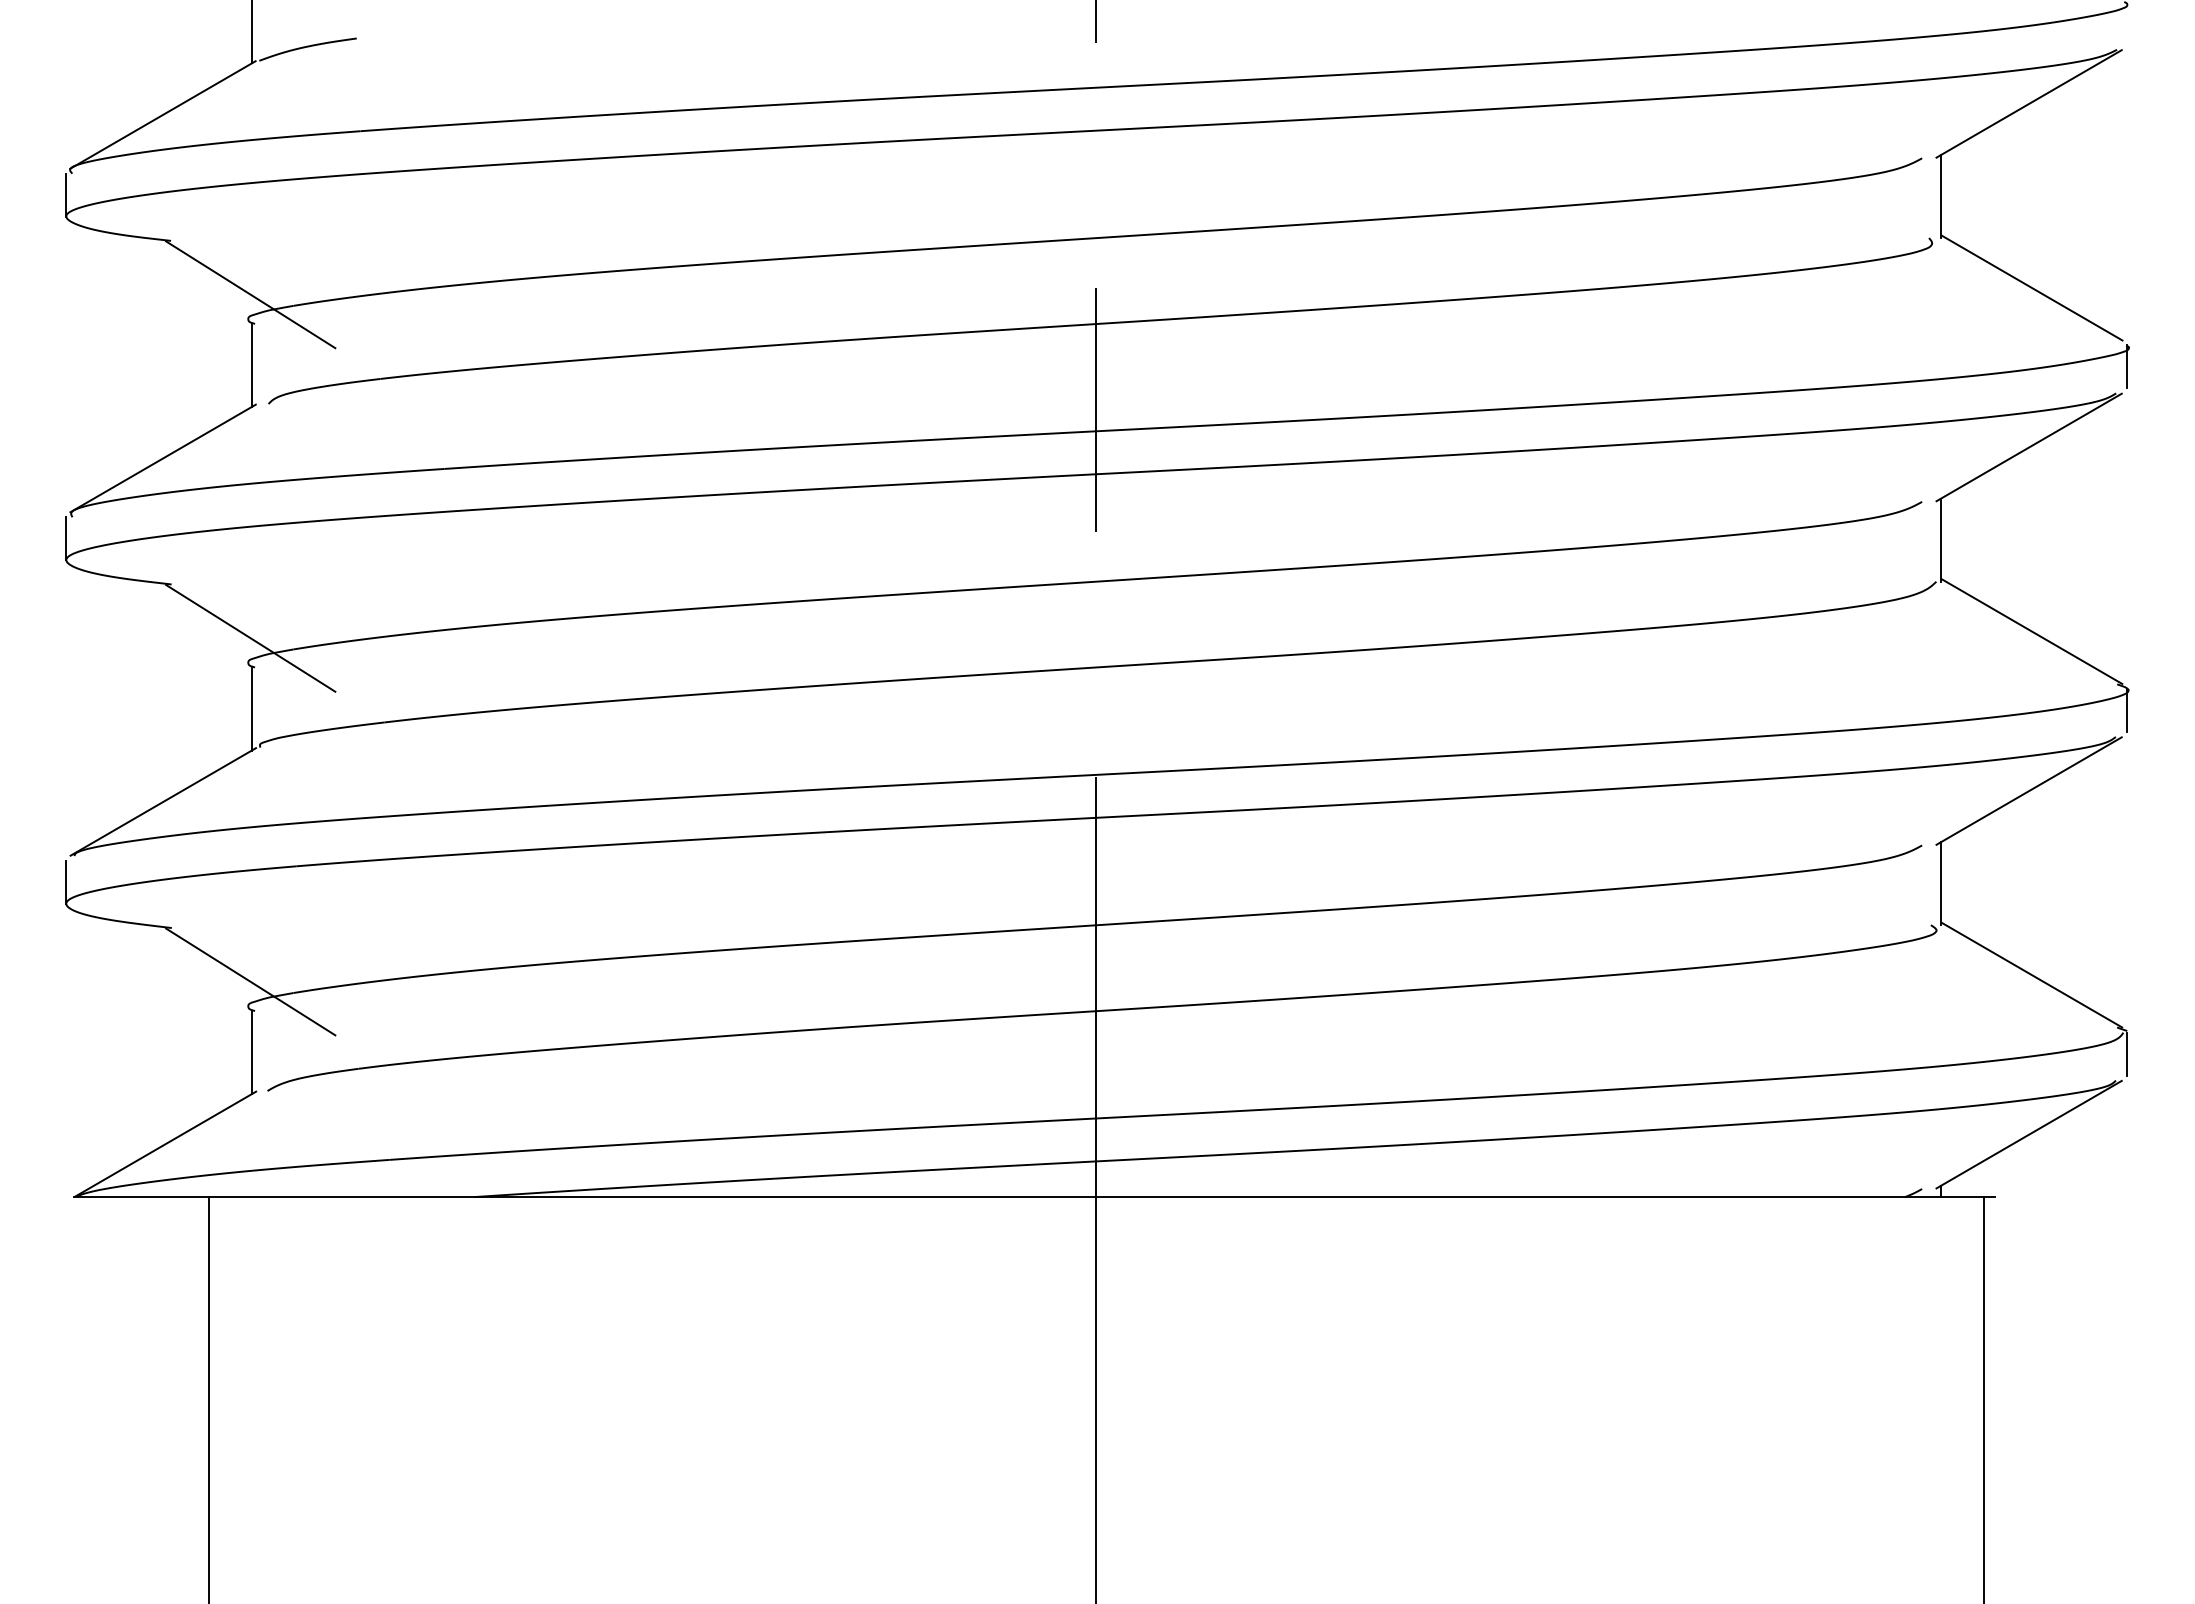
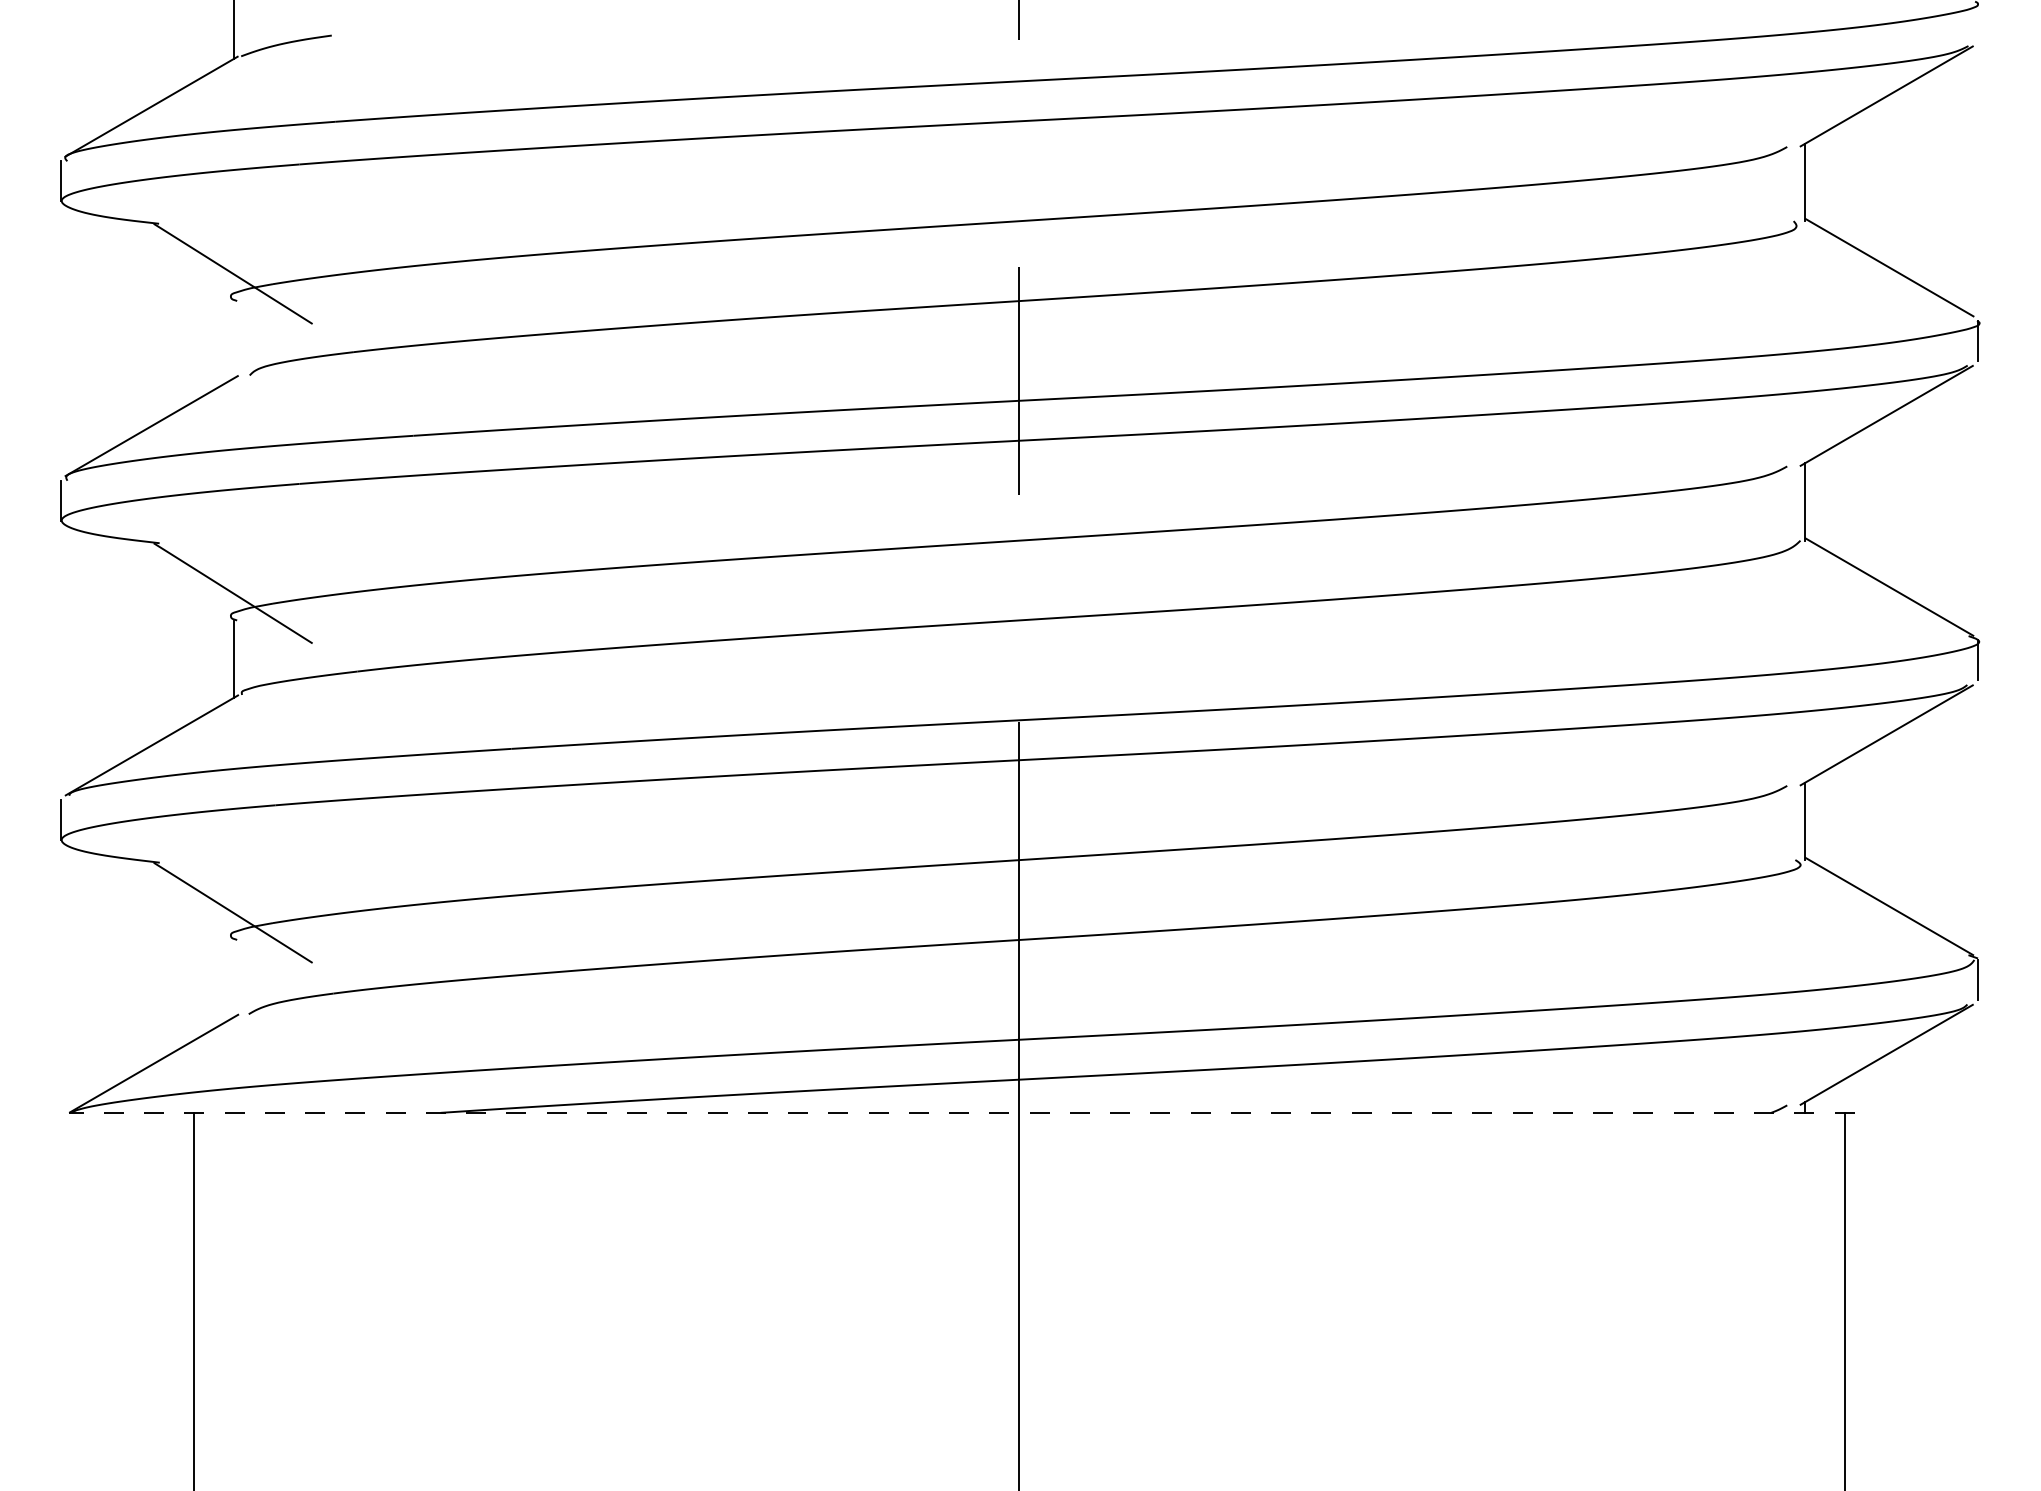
line: (251, 365) -> (233, 339), removed
line: (251, 1052) -> (233, 978), removed
line: (1033, 1197) -> (960, 1113), solid -> dashed

